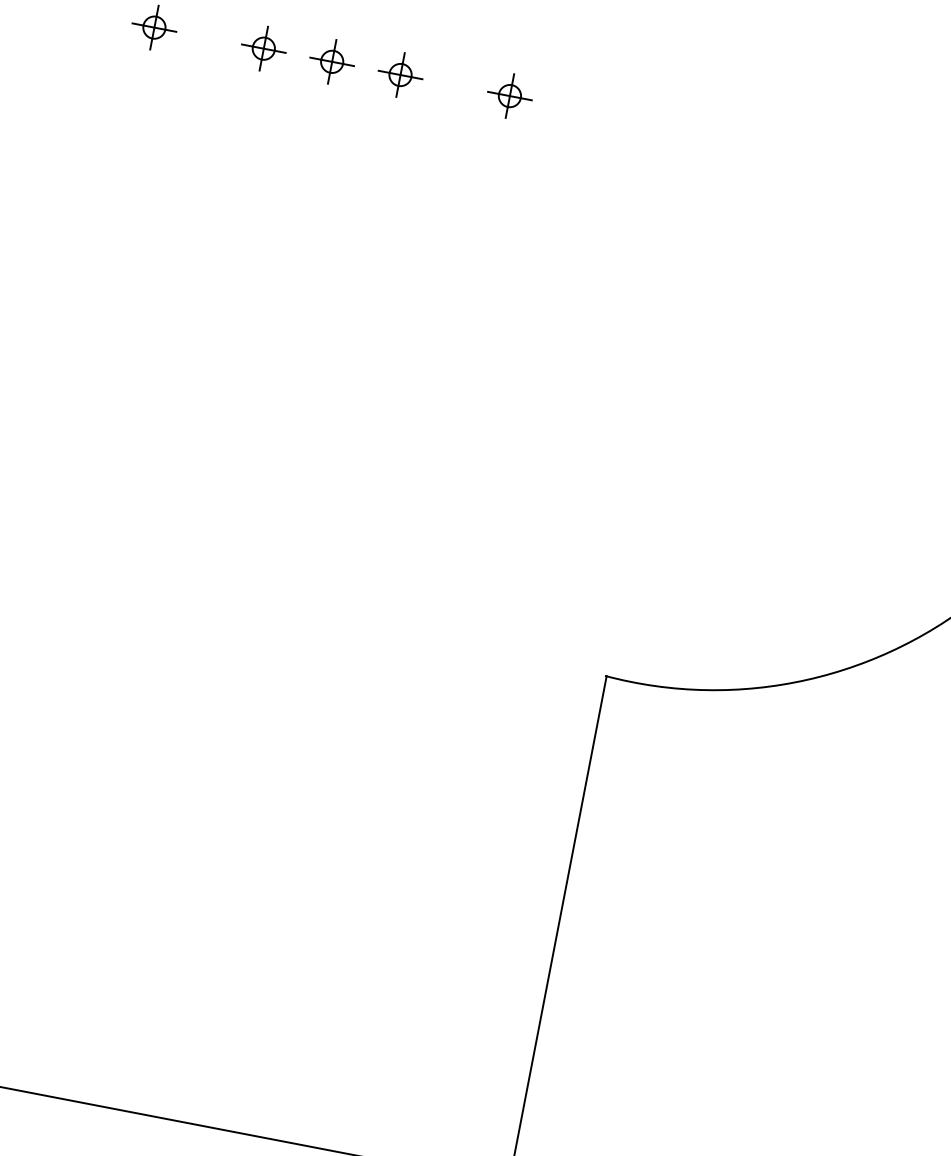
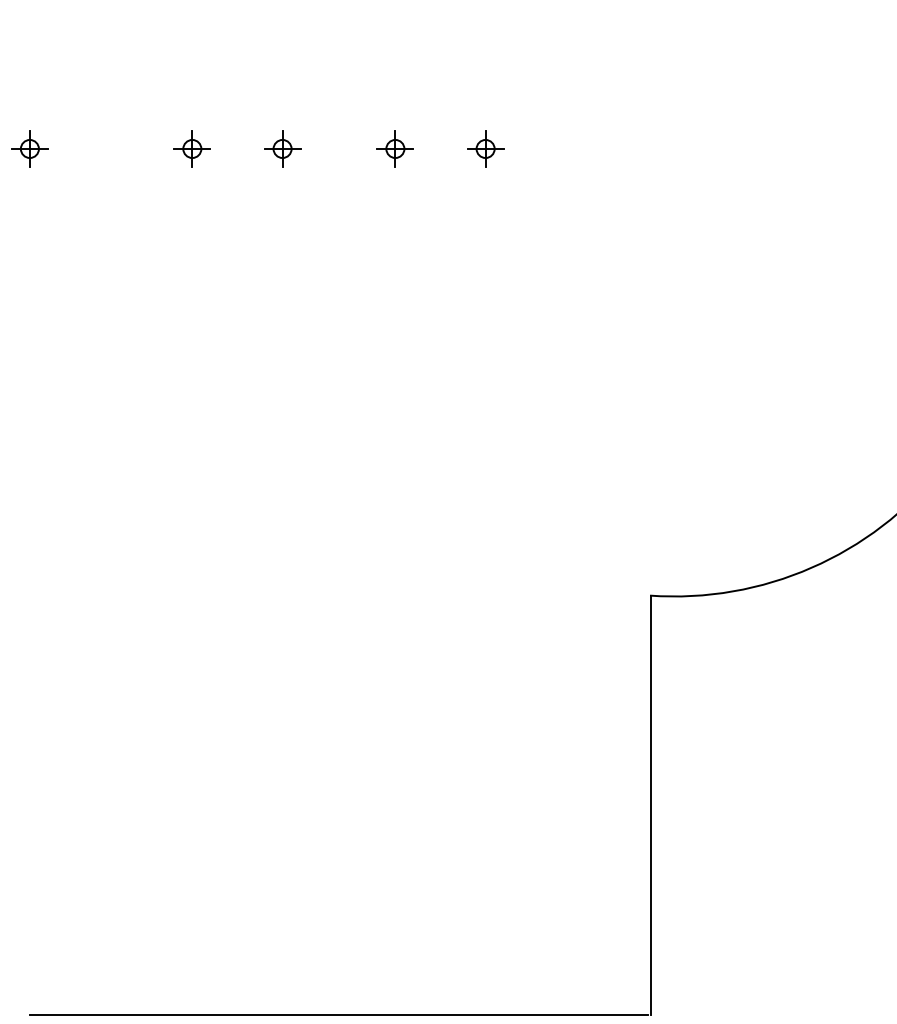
part: (331, 61) -> (338, 148), removed

